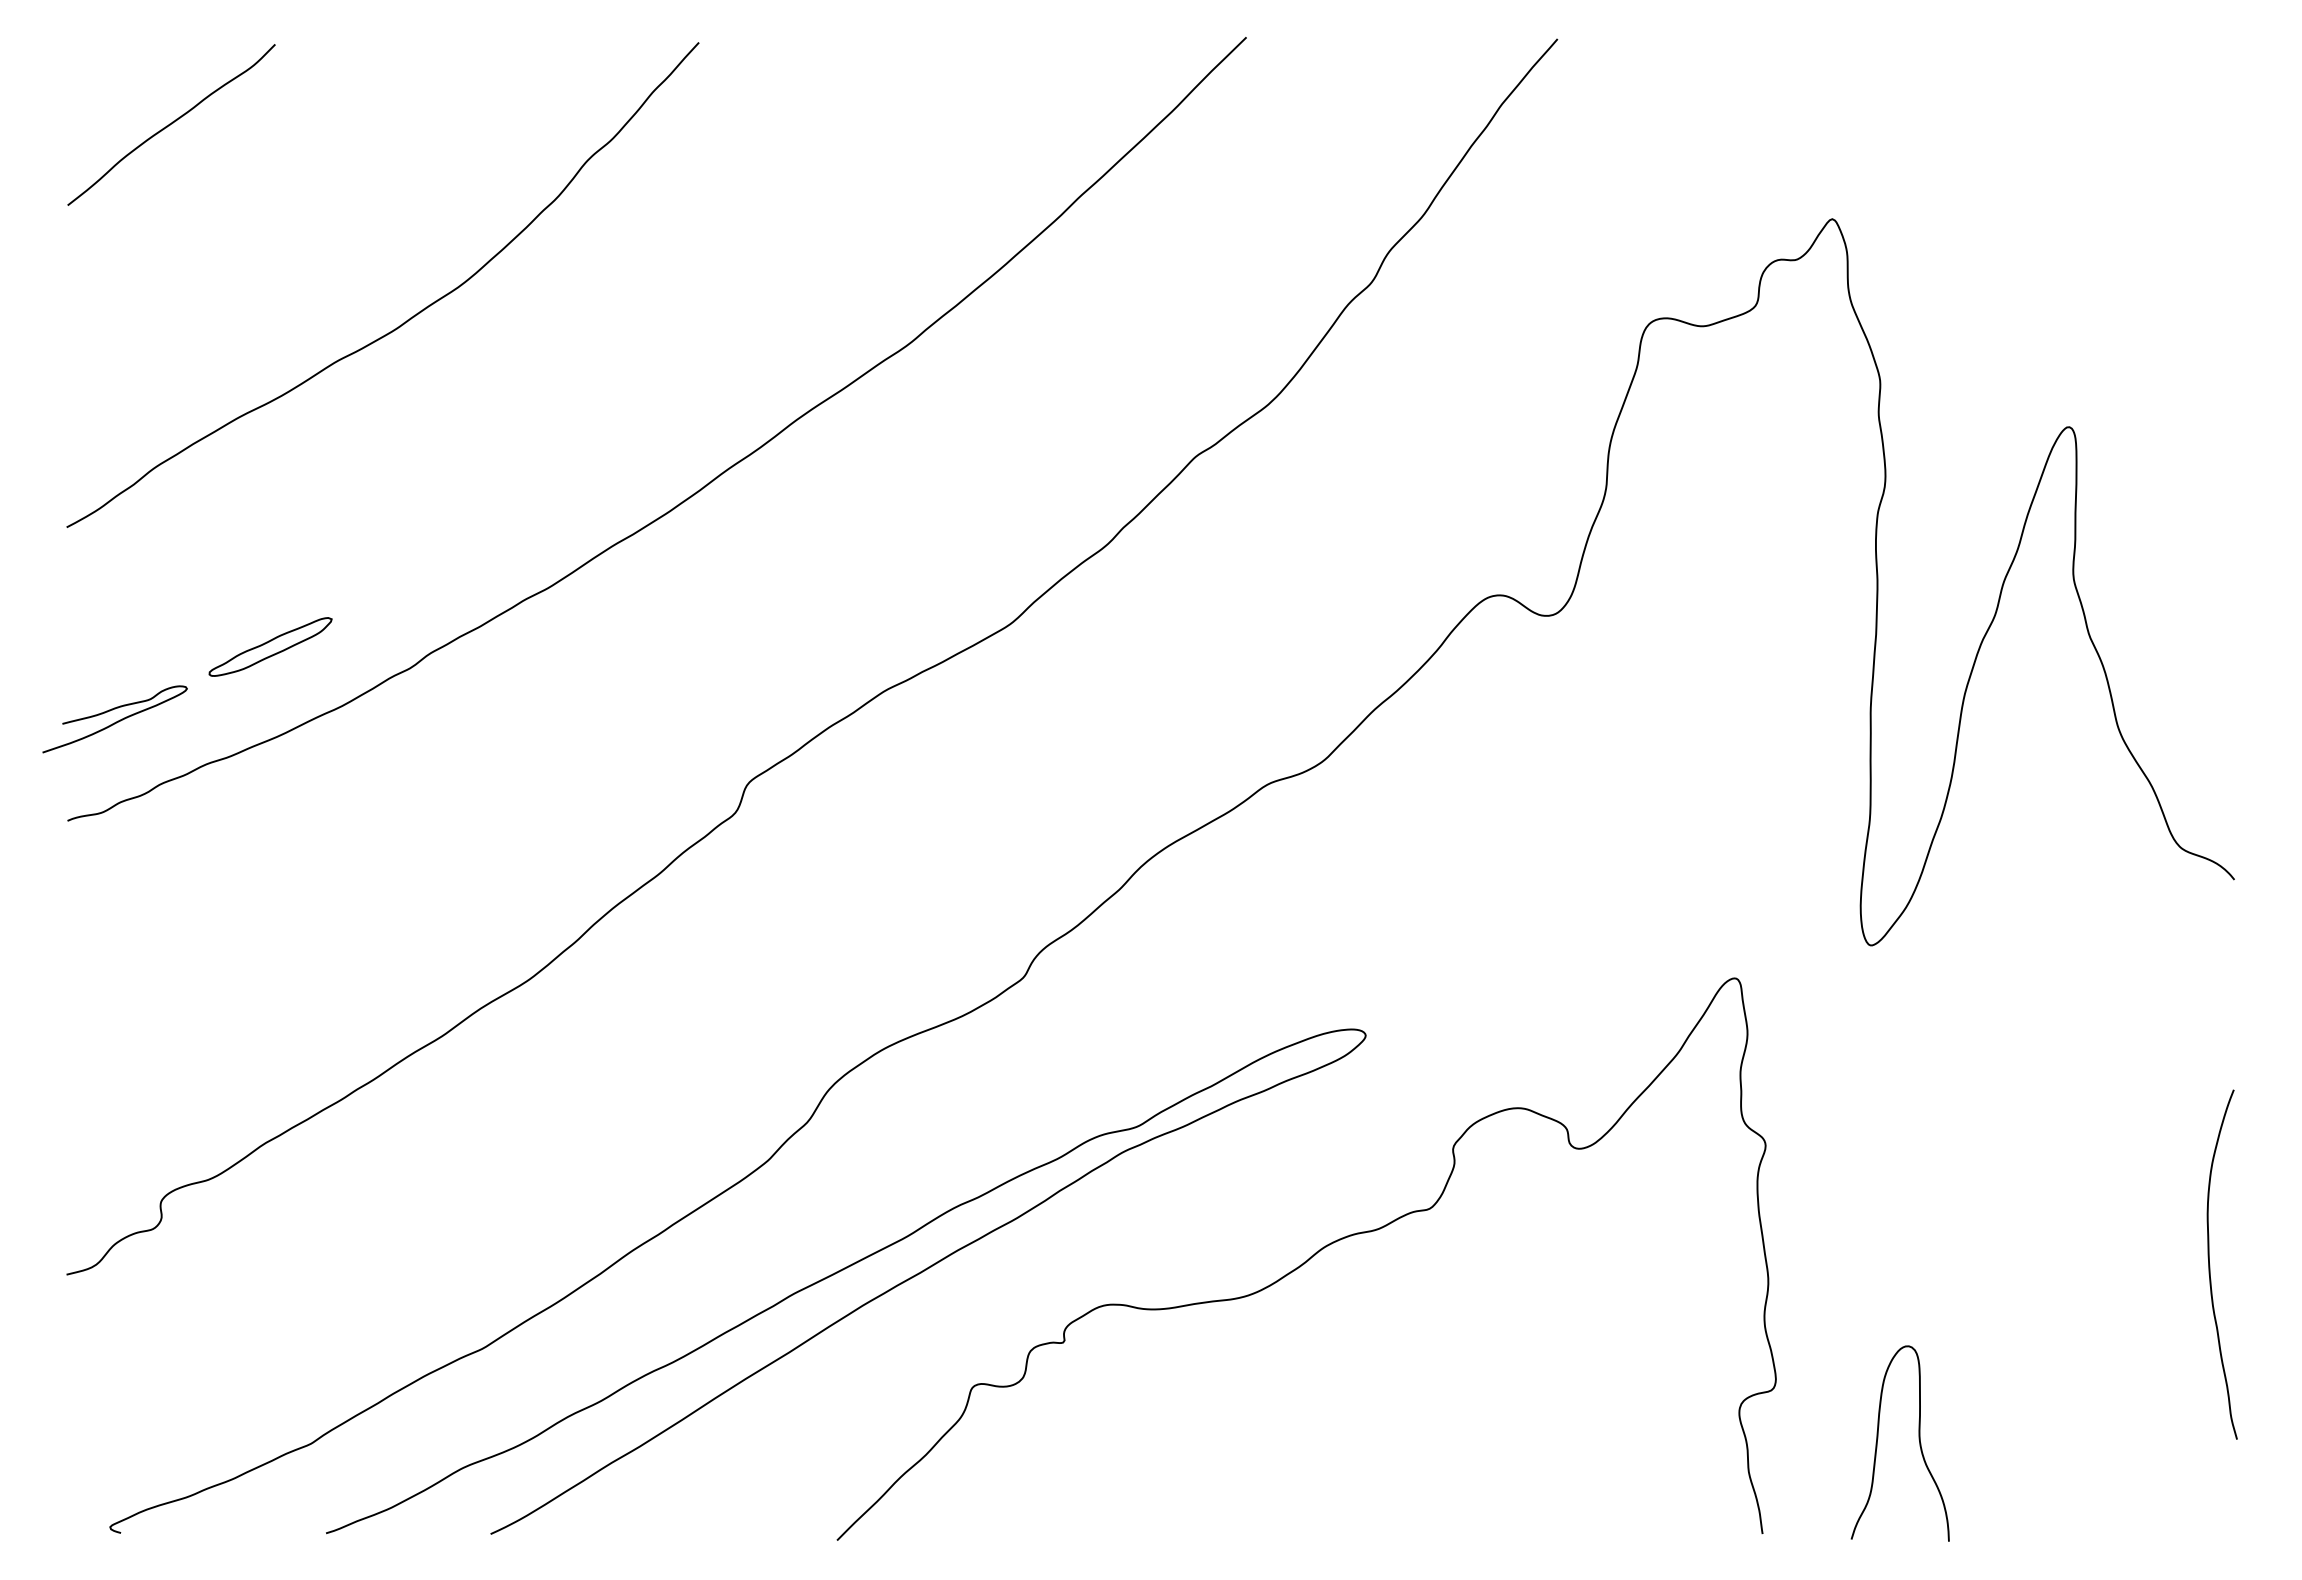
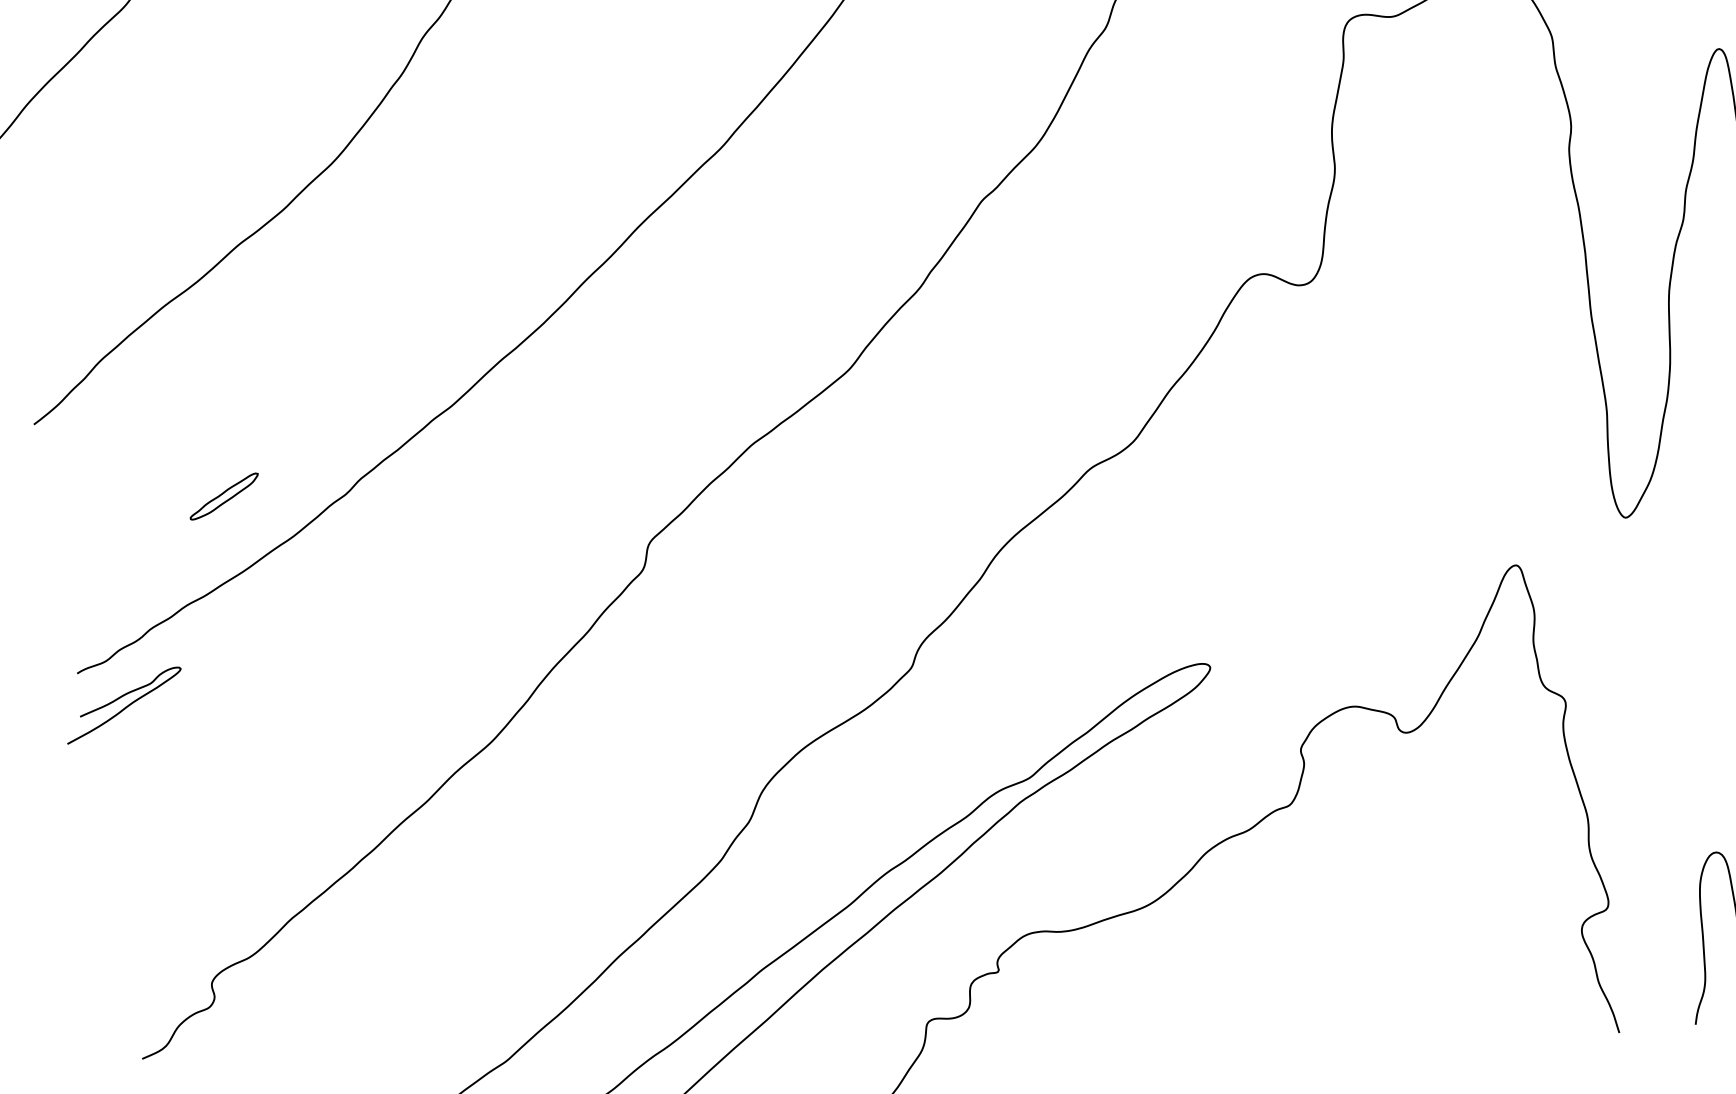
part: (270, 646) -> (224, 496), size x0.7
curve: (116, 721) -> (125, 706), moved

